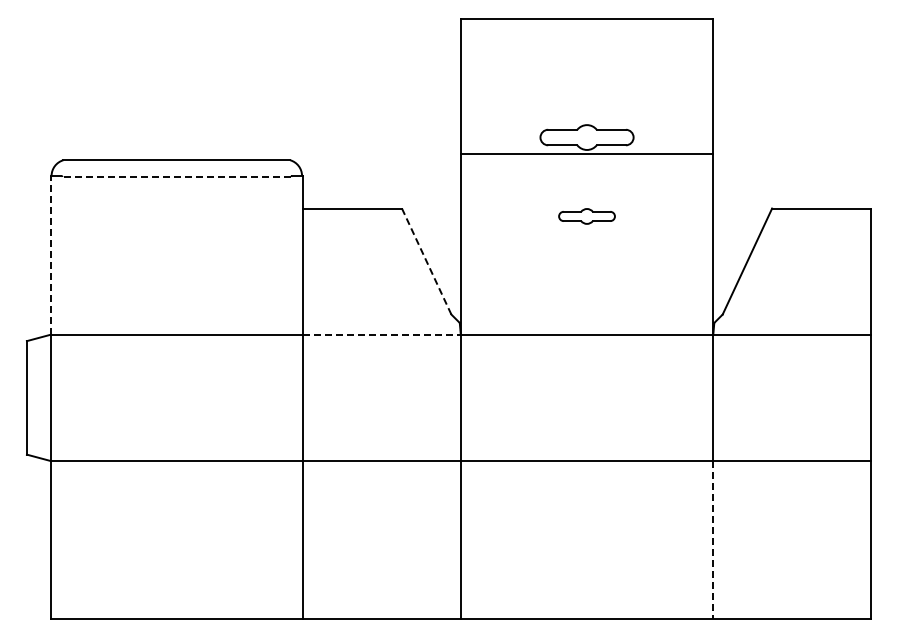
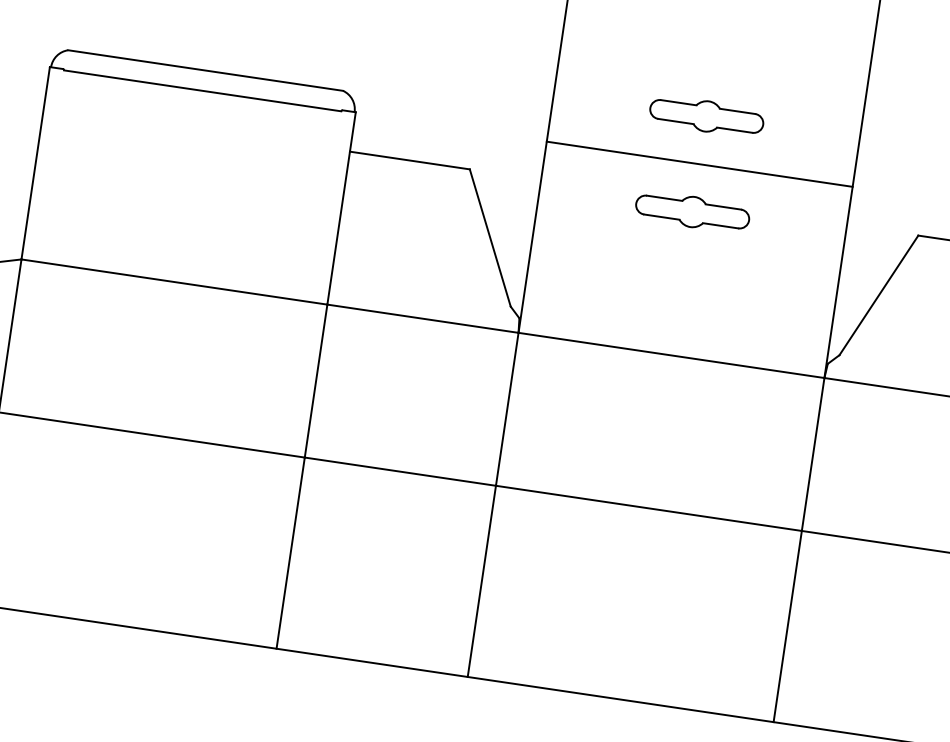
line: (586, 153) -> (699, 163), moved
line: (176, 176) -> (202, 90), dashed -> solid
part: (586, 216) -> (691, 212), size x1.67
line: (50, 254) -> (35, 162), dashed -> solid
line: (426, 261) -> (490, 237), dashed -> solid
line: (381, 334) -> (422, 318), dashed -> solid
line: (713, 539) -> (788, 626), dashed -> solid

